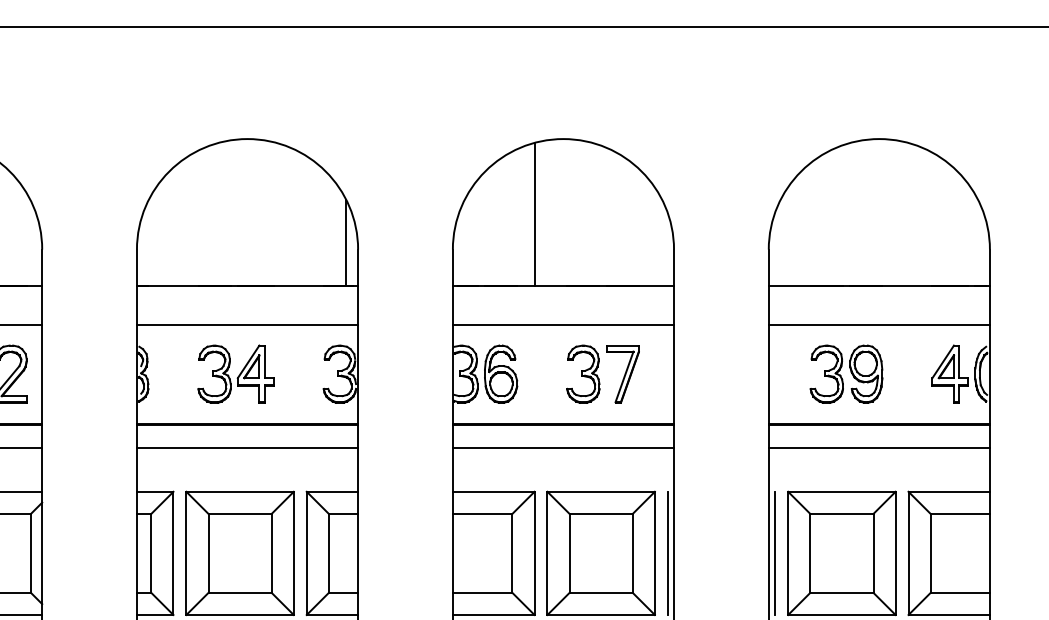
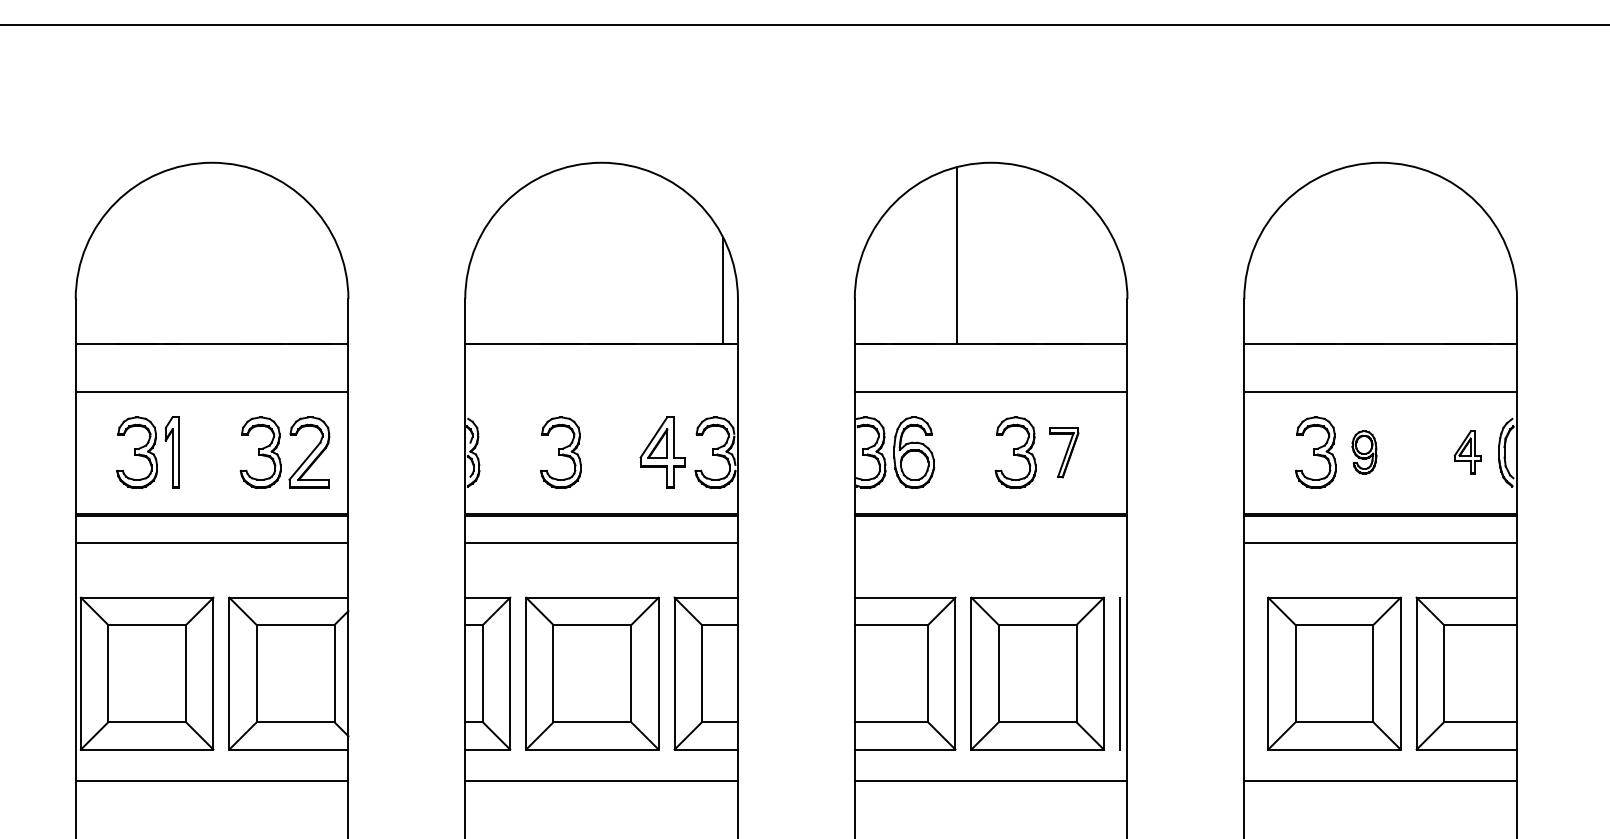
line: (247, 325) -> (601, 392), removed
part: (255, 374) -> (662, 452), moved
part: (622, 374) -> (1064, 452), size x0.7
part: (866, 374) -> (1364, 452), size x0.6
part: (949, 374) -> (1467, 452), size x0.6
line: (562, 447) -> (990, 543), removed
line: (775, 553) -> (1252, 673), removed

